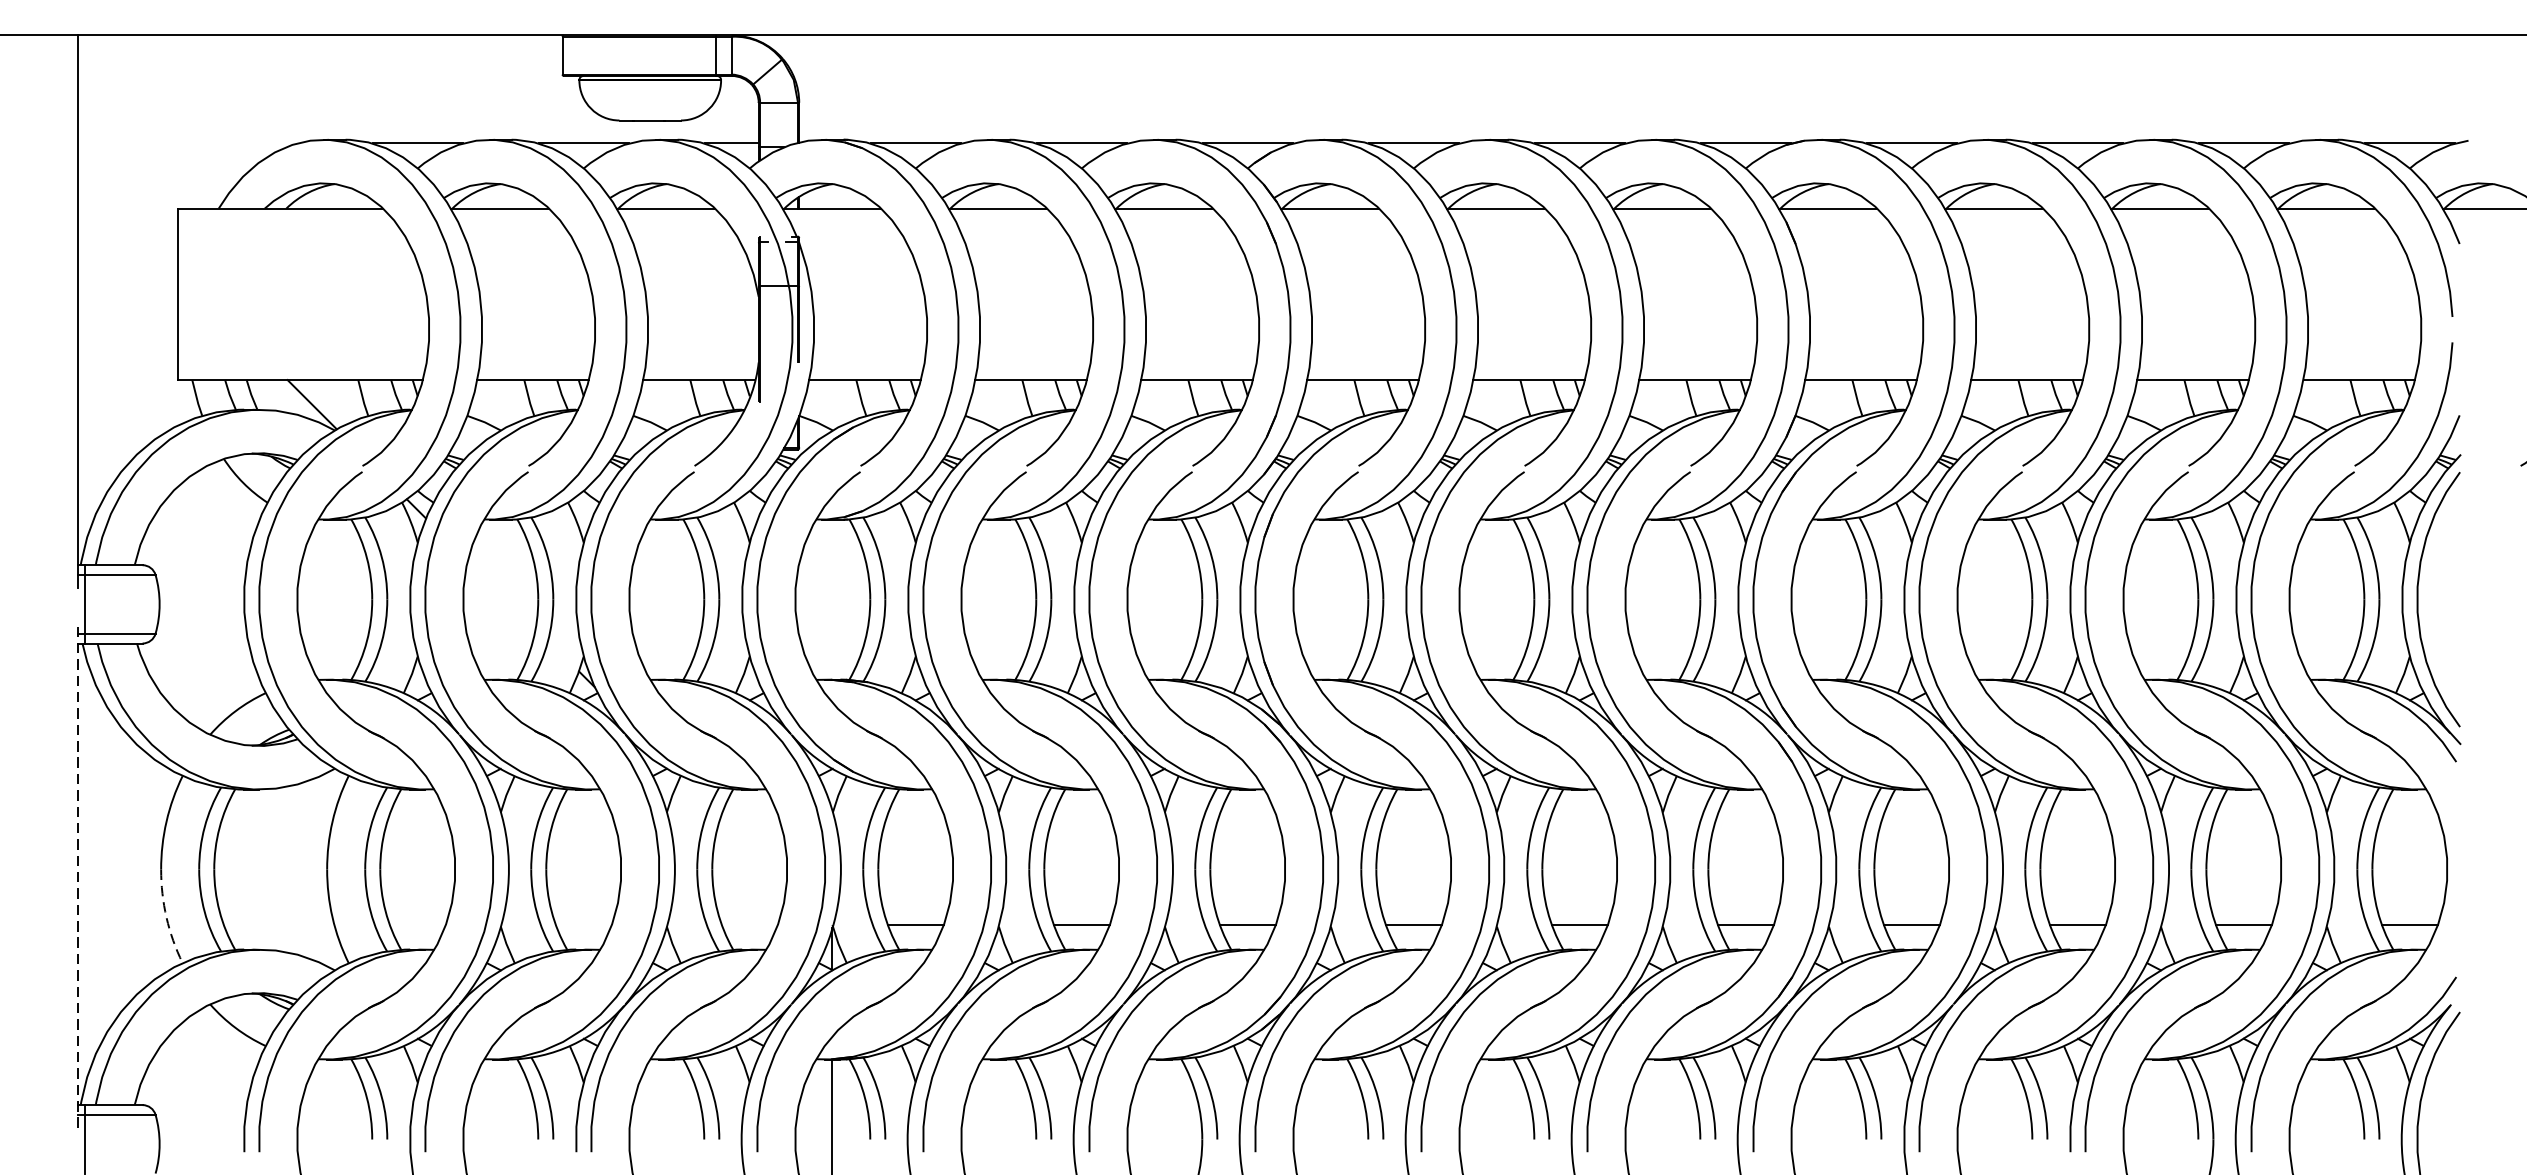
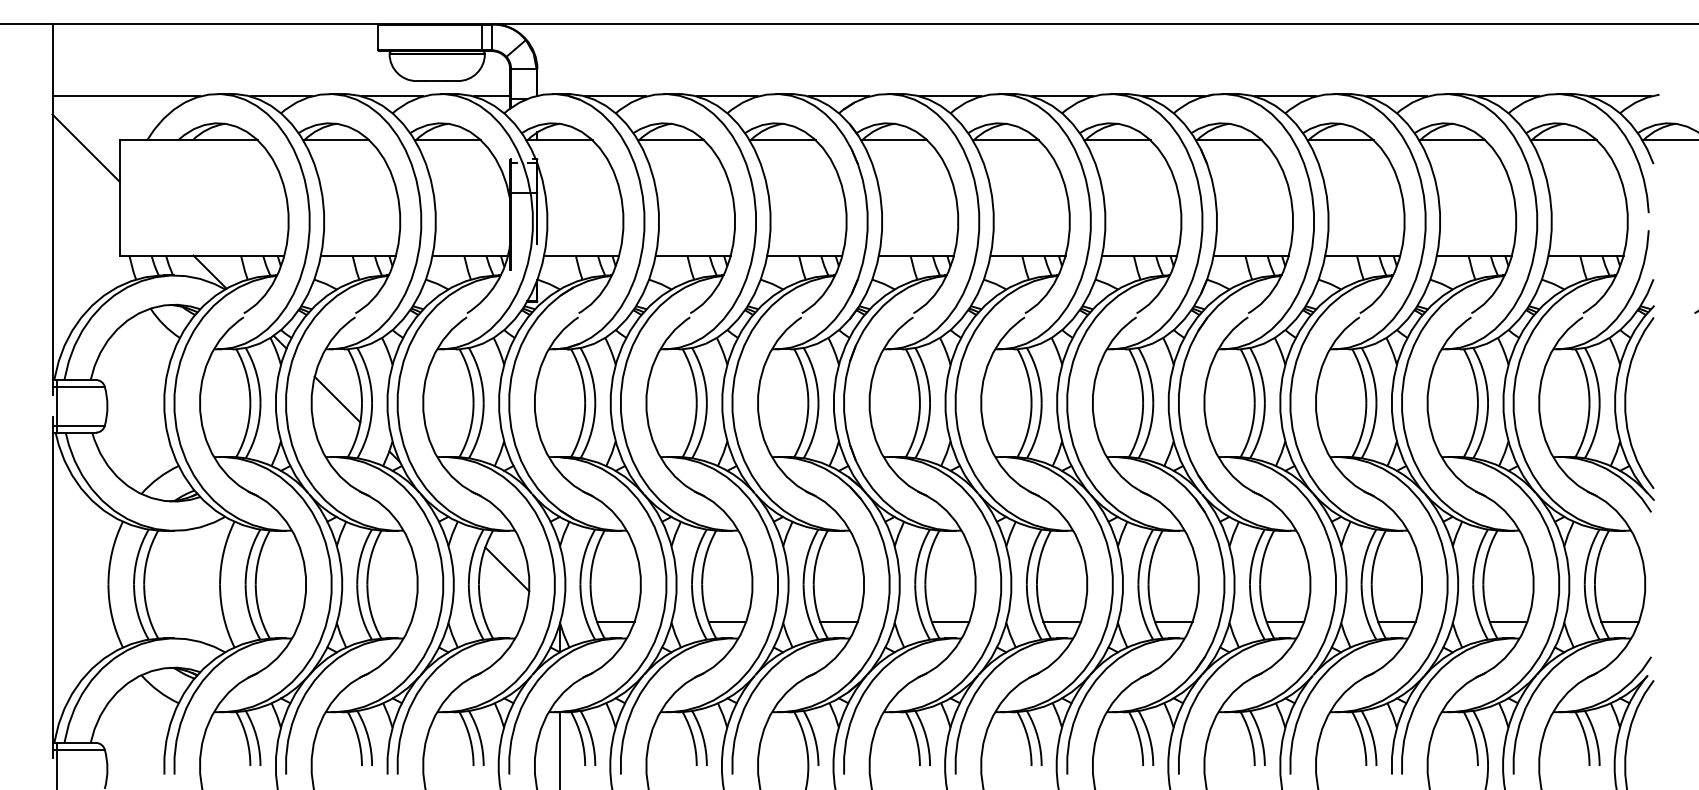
line: (186, 143) -> (125, 96), added
line: (126, 219) -> (85, 147), added
line: (501, 594) -> (337, 399), added
line: (754, 847) -> (507, 569), added
line: (77, 873) -> (52, 587), dashed -> solid
arc: (167, 917) -> (112, 616), dashed -> solid

